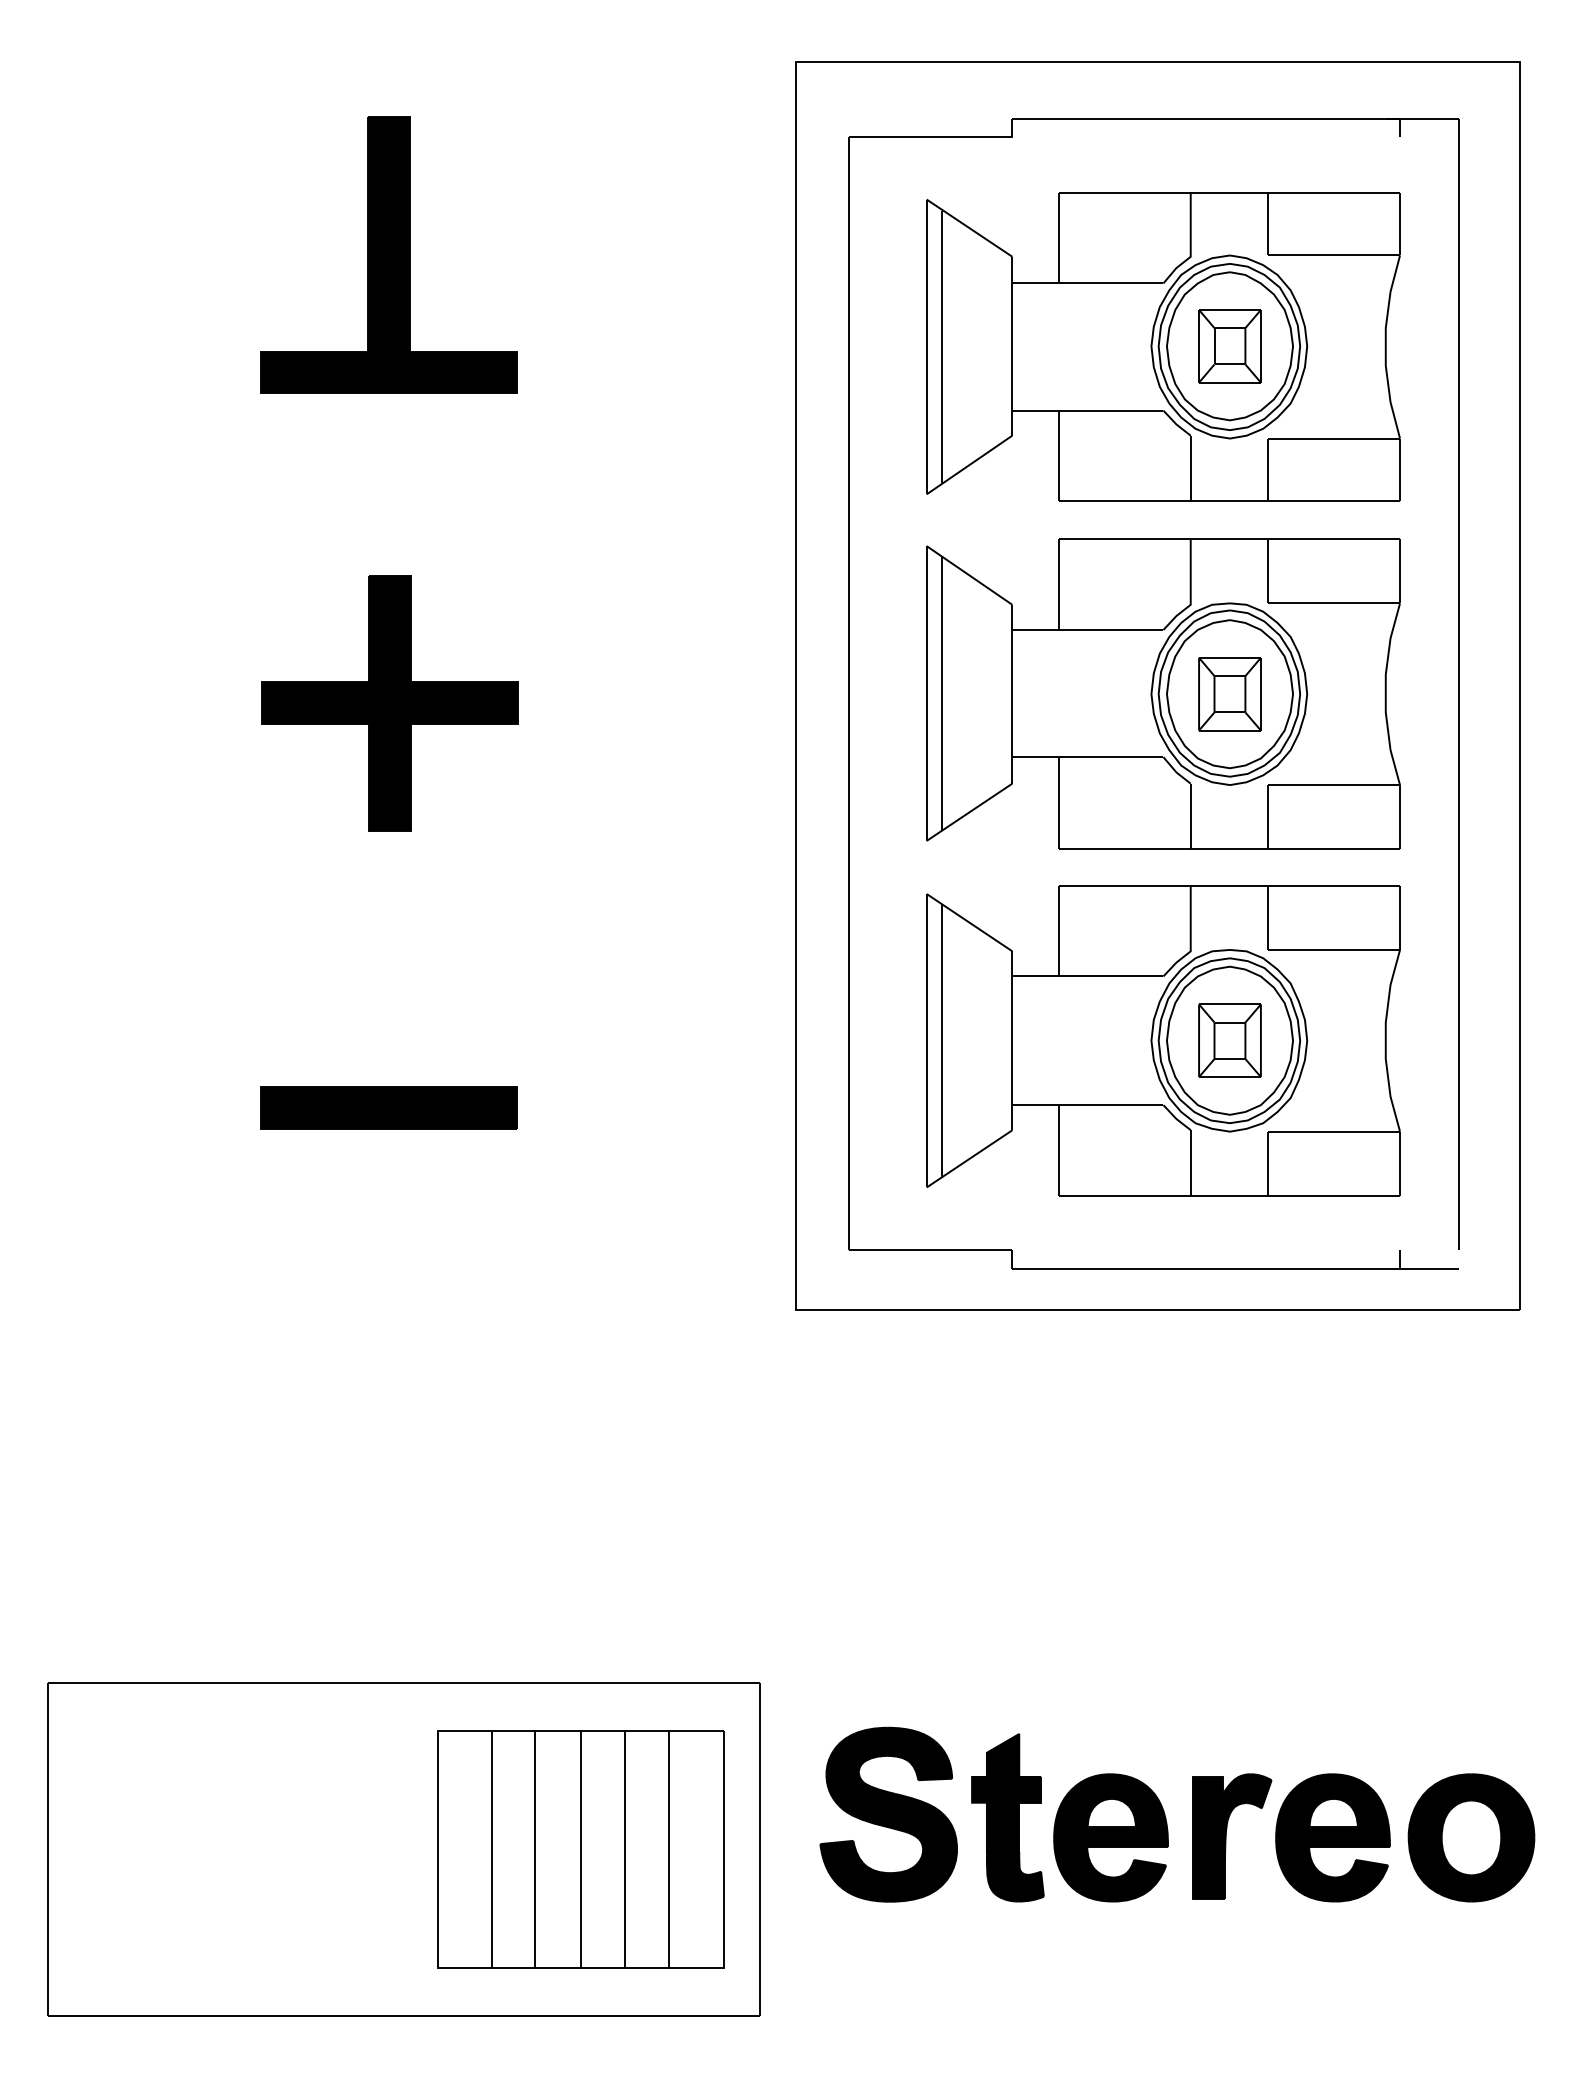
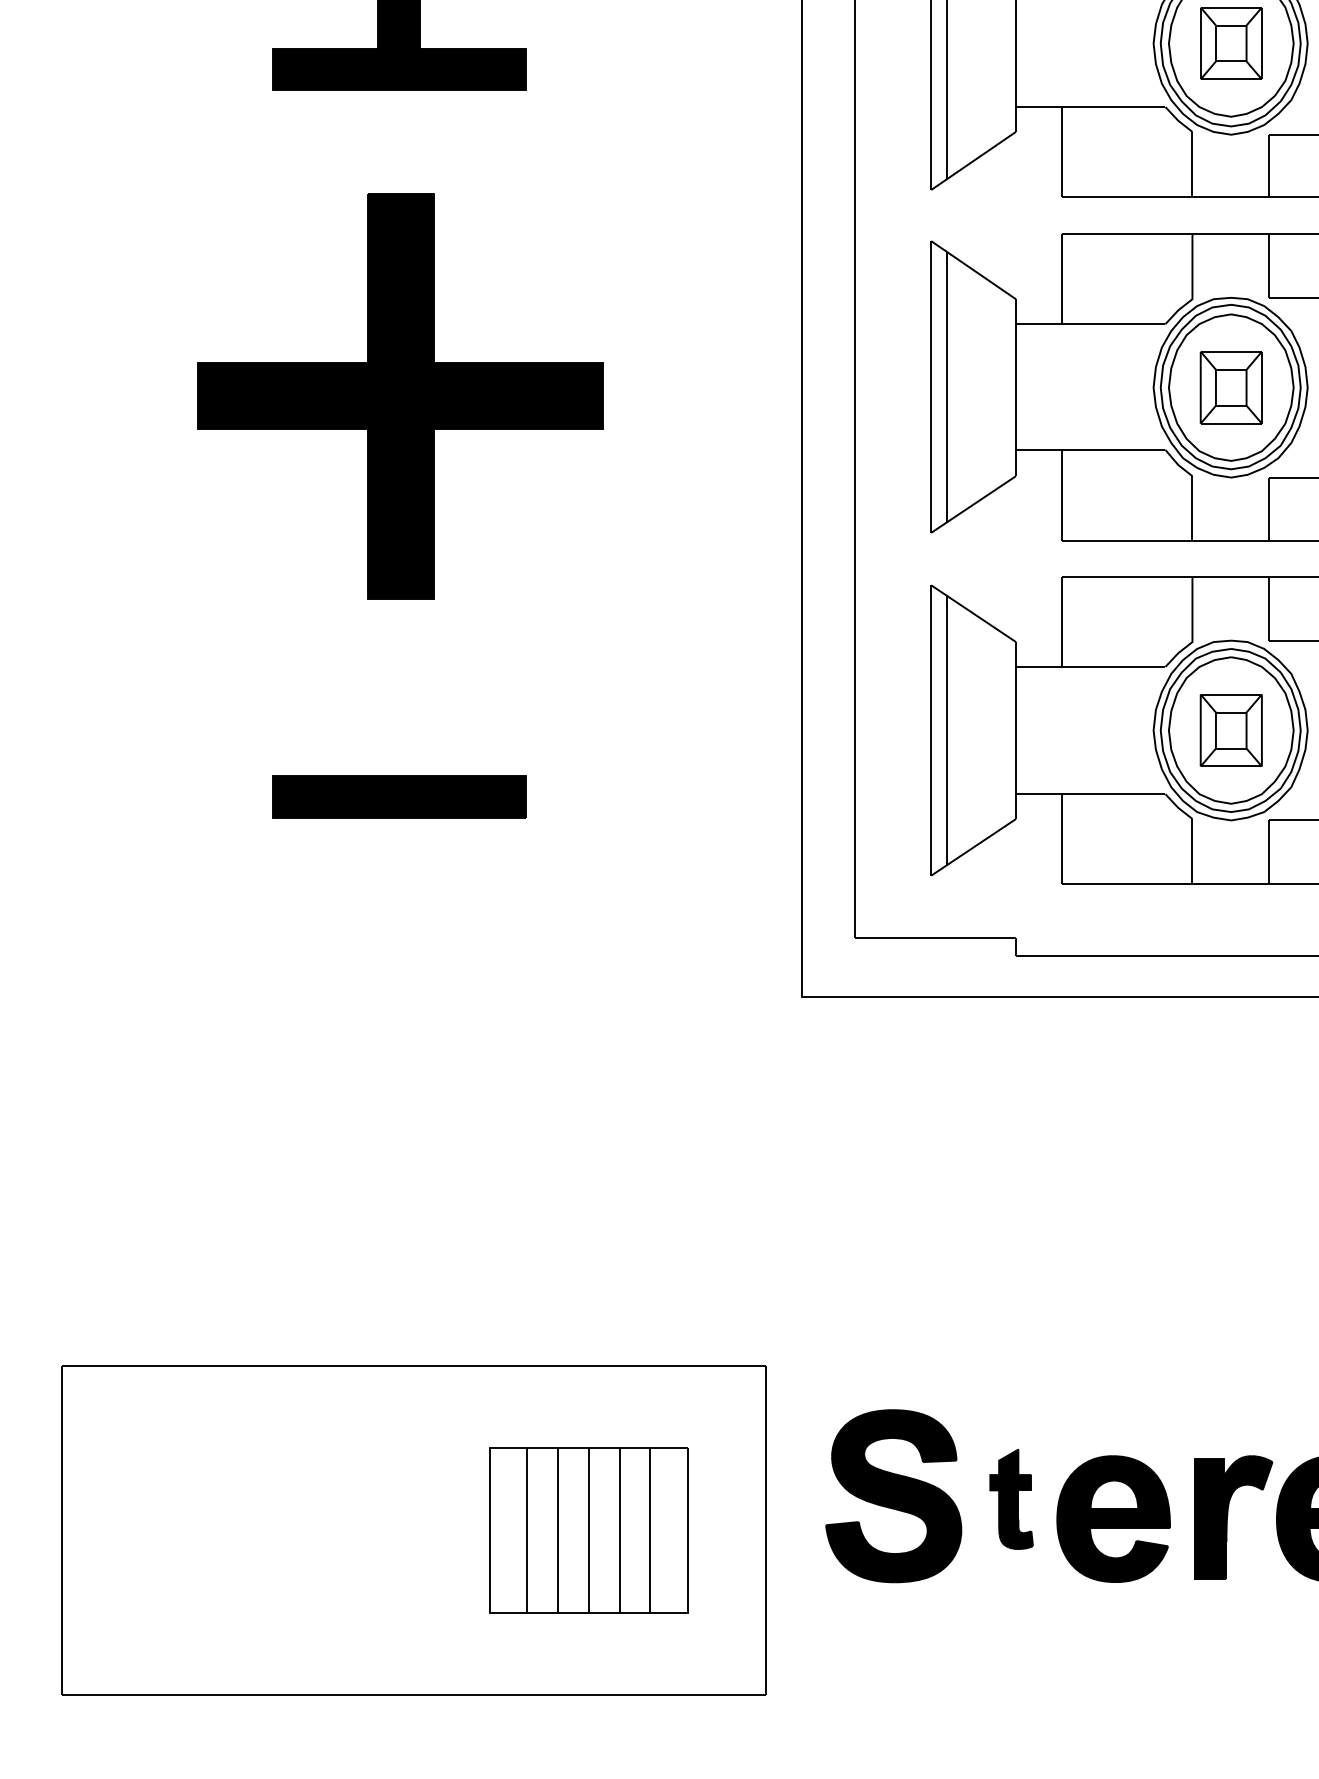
part: (389, 703) -> (399, 396), size x1.6
part: (1007, 1817) -> (1011, 1498), size x0.6
part: (580, 1849) -> (588, 1530), size x0.7

